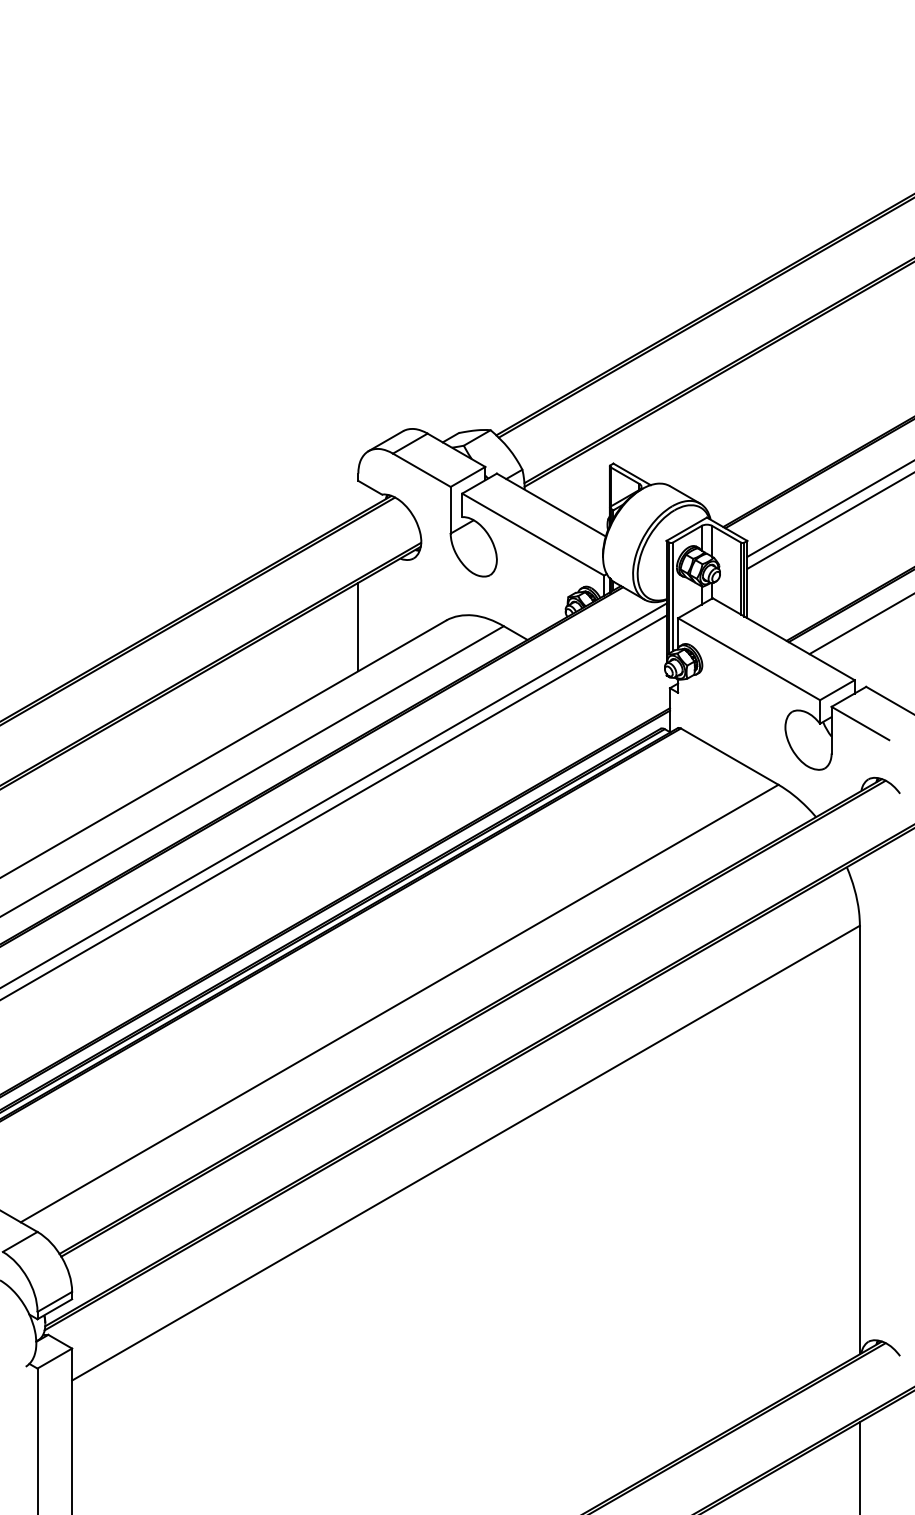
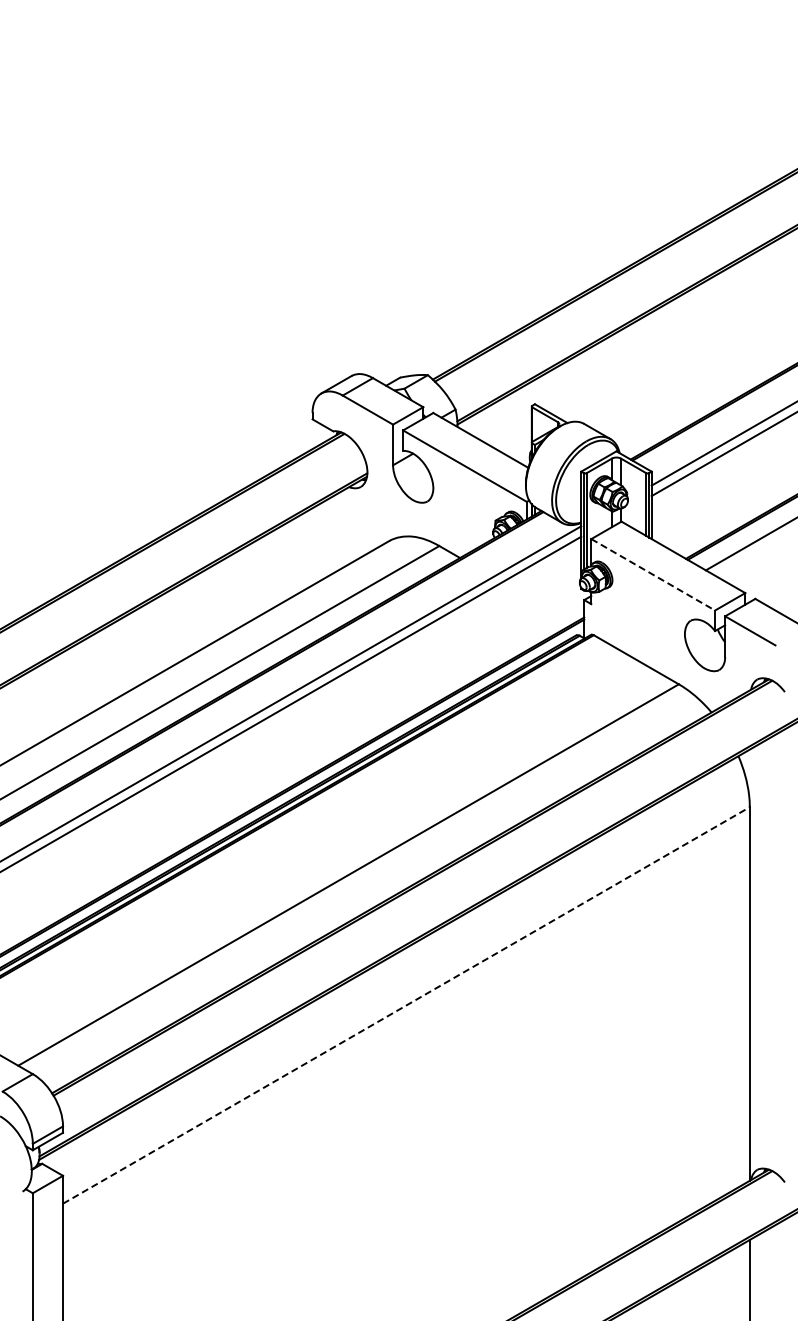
line: (358, 626) -> (312, 546), removed
line: (749, 660) -> (653, 575), solid -> dashed
line: (466, 1153) -> (406, 1005), solid -> dashed

